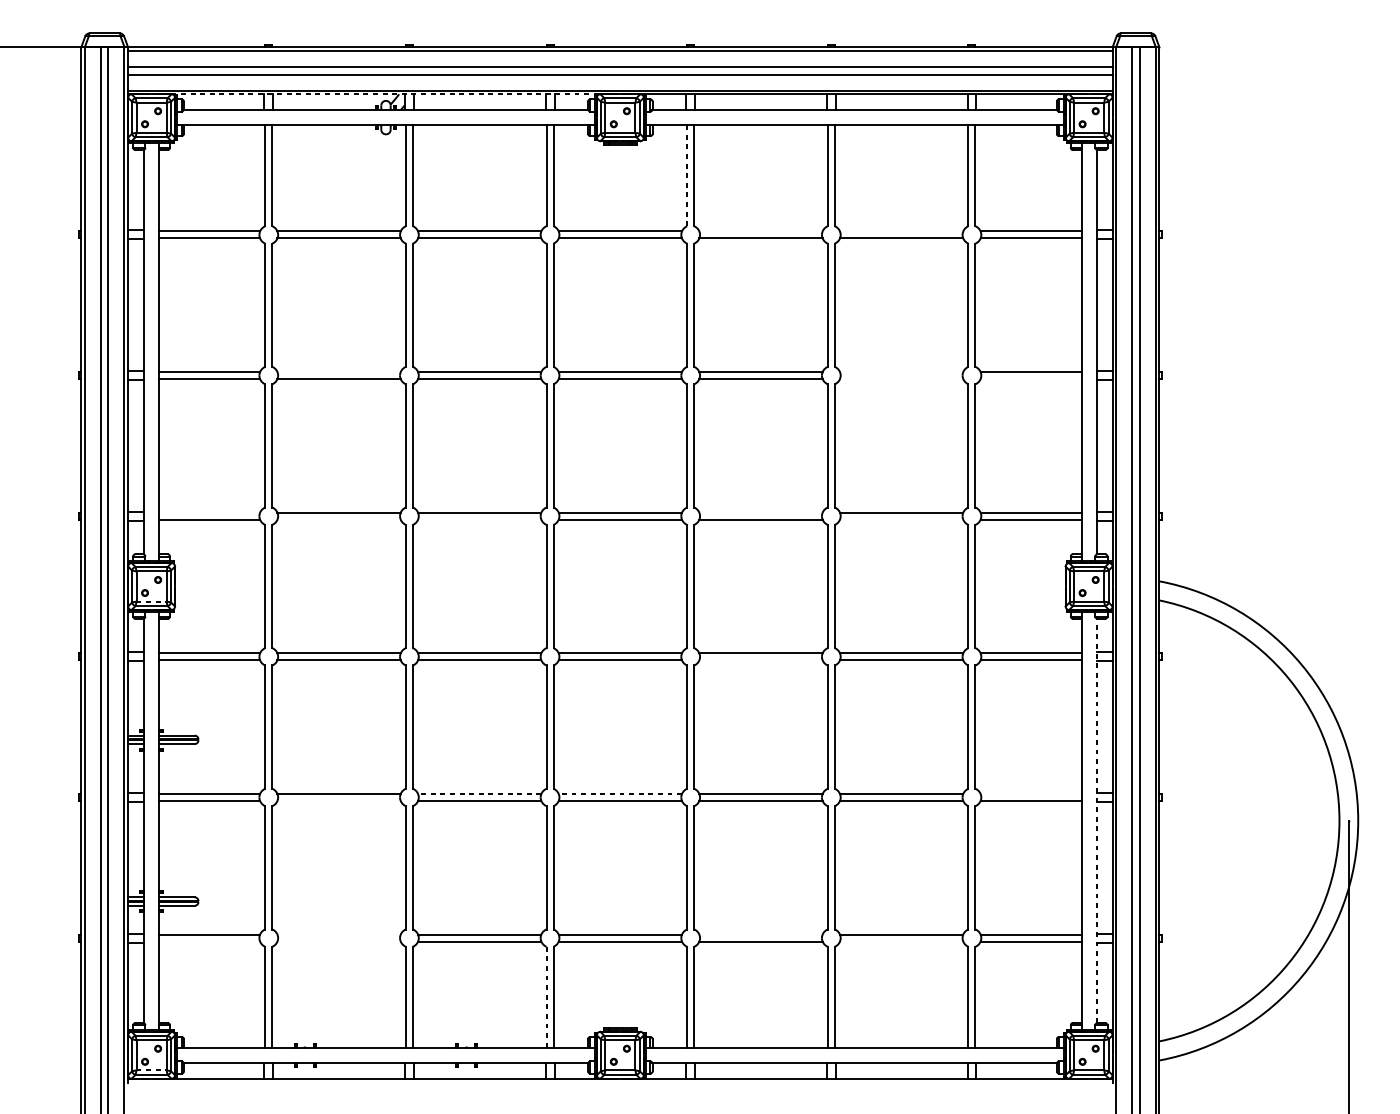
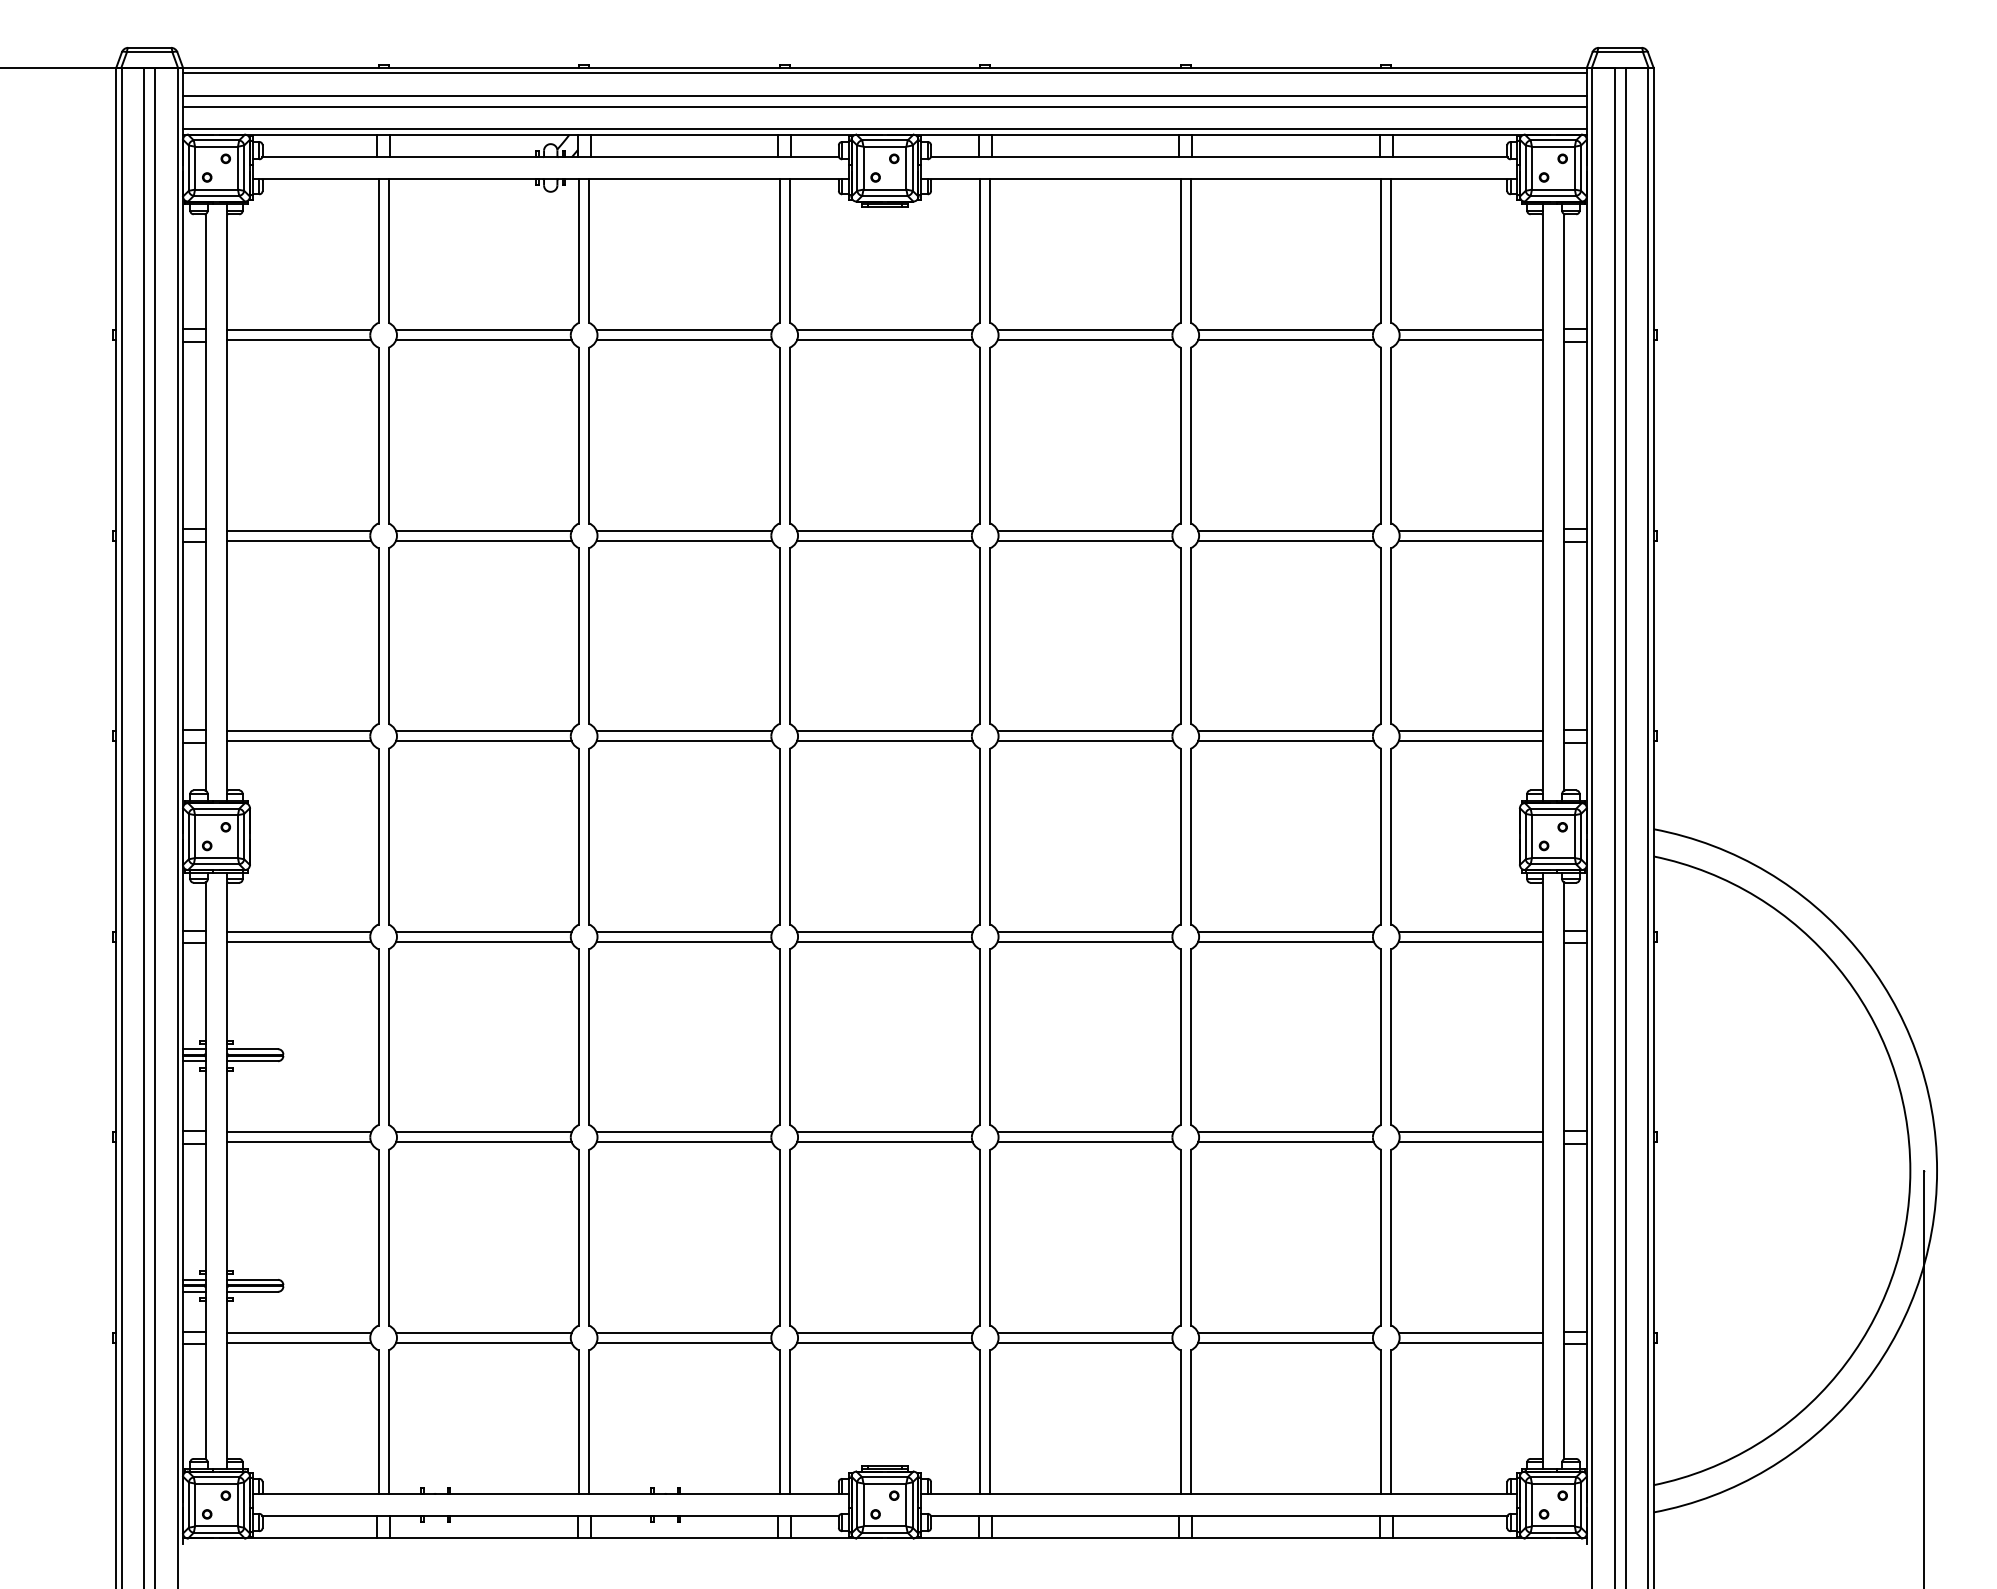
line: (385, 94) -> (550, 134), dashed -> solid
line: (687, 176) -> (980, 251), dashed -> solid
line: (761, 231) -> (1085, 330), added
line: (901, 231) -> (1285, 330), added
line: (338, 371) -> (483, 530), added
line: (901, 371) -> (1285, 530), added
line: (901, 378) -> (1285, 540), added
line: (1031, 378) -> (1470, 540), added
line: (209, 512) -> (299, 731), added
line: (761, 512) -> (1085, 731), added
line: (338, 519) -> (483, 741), added
line: (479, 519) -> (684, 741), added
line: (901, 519) -> (1285, 741), added
line: (152, 601) -> (217, 858), dashed -> solid
line: (761, 660) -> (1085, 941), added
line: (479, 794) -> (684, 1132), dashed -> solid
line: (620, 794) -> (884, 1132), dashed -> solid
line: (1031, 794) -> (1470, 1132), added
line: (338, 801) -> (483, 1142), added
line: (1096, 820) -> (1564, 1170), dashed -> solid
line: (338, 934) -> (483, 1332), added
line: (761, 934) -> (1085, 1332), added
line: (209, 941) -> (299, 1342), added
line: (338, 941) -> (483, 1342), added
line: (901, 941) -> (1285, 1342), added
line: (546, 997) -> (779, 1422), dashed -> solid
line: (152, 1070) -> (217, 1526), dashed -> solid

